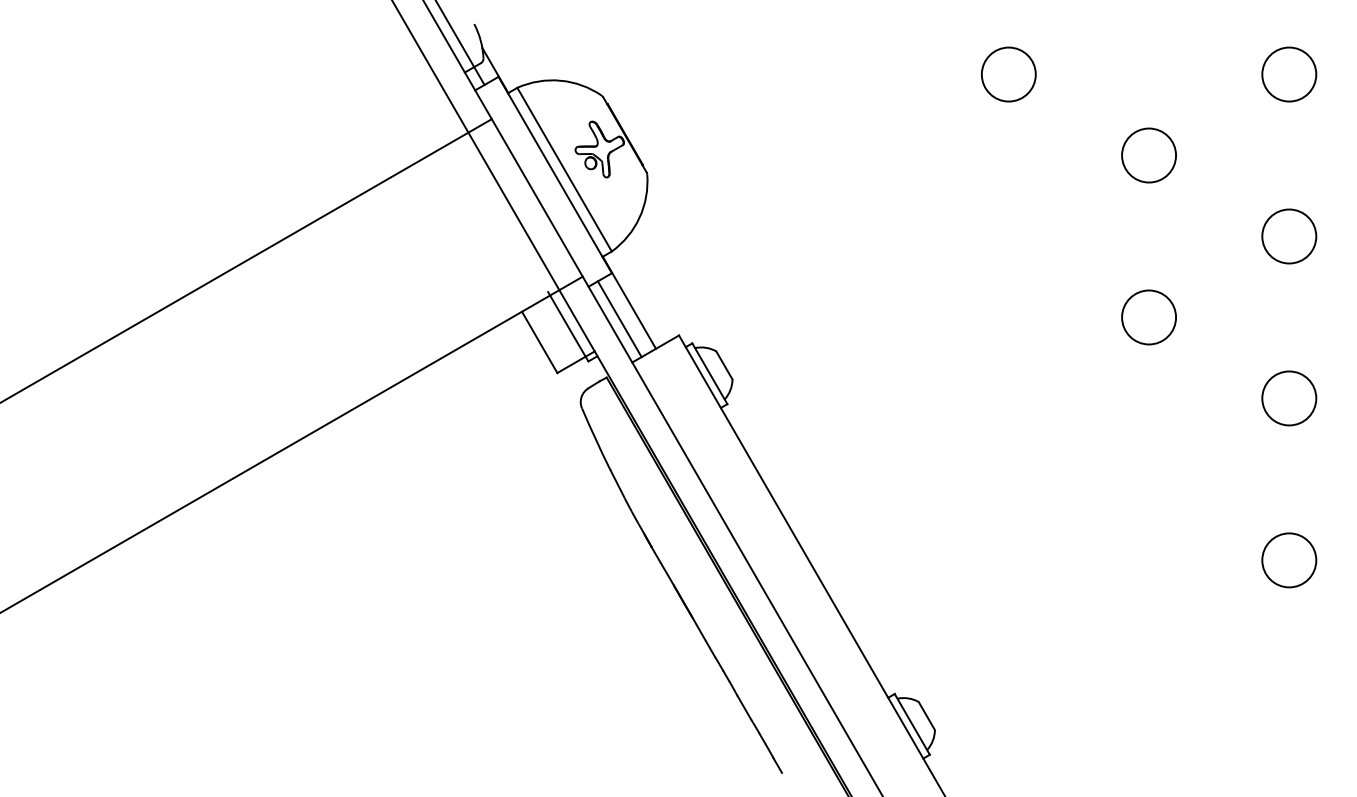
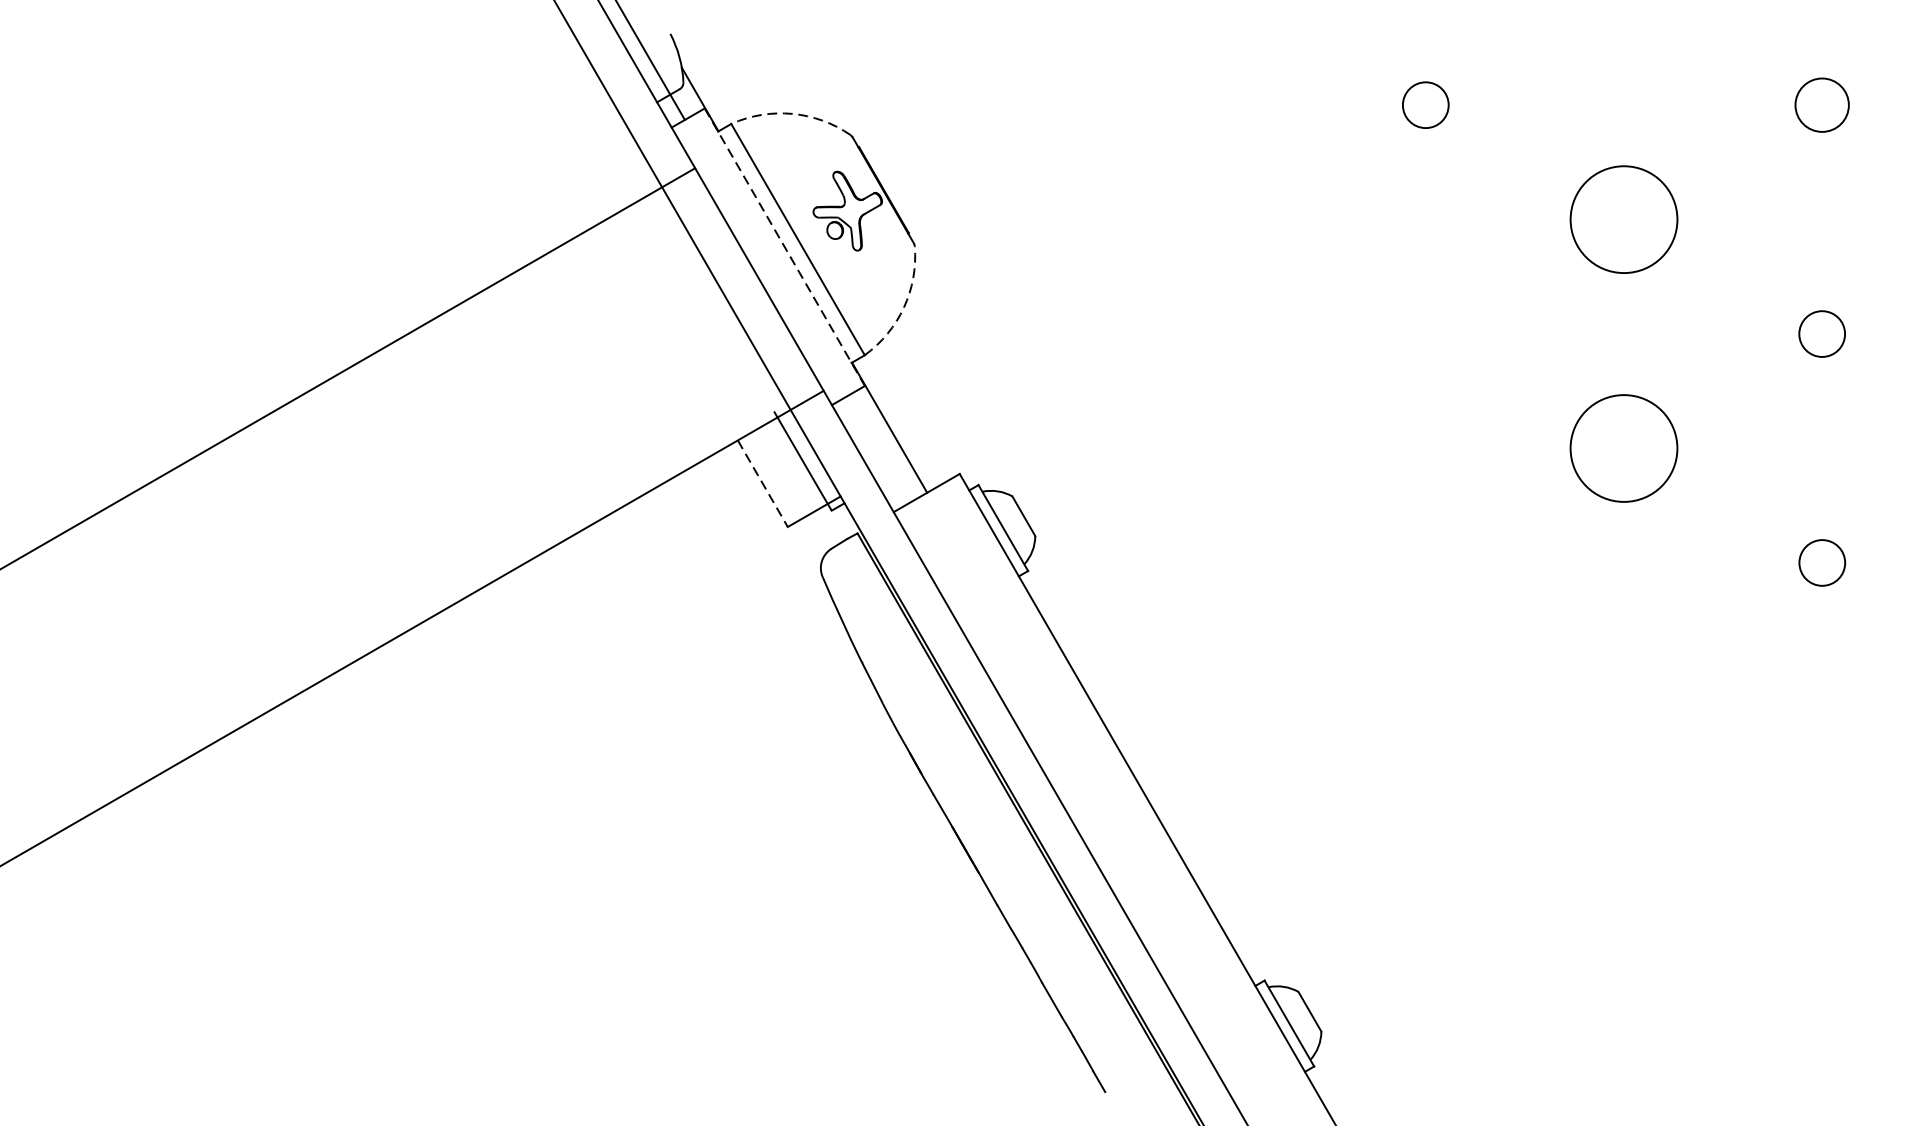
circle: (1008, 74) -> (1425, 105), size x0.6
circle: (1289, 74) -> (1822, 105), size x0.7
arc: (560, 80) -> (792, 113), solid -> dashed
circle: (1148, 155) -> (1623, 219), size x1.4
line: (555, 175) -> (785, 247), solid -> dashed
arc: (639, 217) -> (903, 307), solid -> dashed
circle: (1289, 236) -> (1822, 334), size x0.6
circle: (1149, 317) -> (1624, 448), size x1.4
line: (619, 319) -> (875, 451), removed
line: (539, 342) -> (762, 483), solid -> dashed
circle: (1289, 398) -> (1822, 563), size x0.6
circle: (1289, 560) -> (1822, 791), removed

